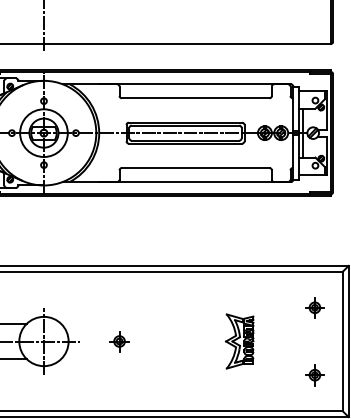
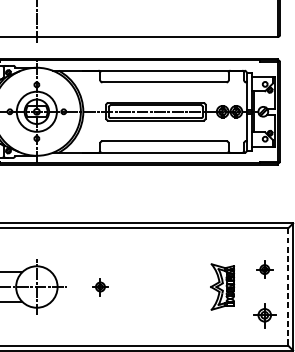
part: (314, 307) -> (264, 269), moved
part: (239, 341) -> (222, 287), moved
line: (342, 341) -> (287, 287), solid -> dashed
part: (314, 375) -> (264, 315), size x1.4

